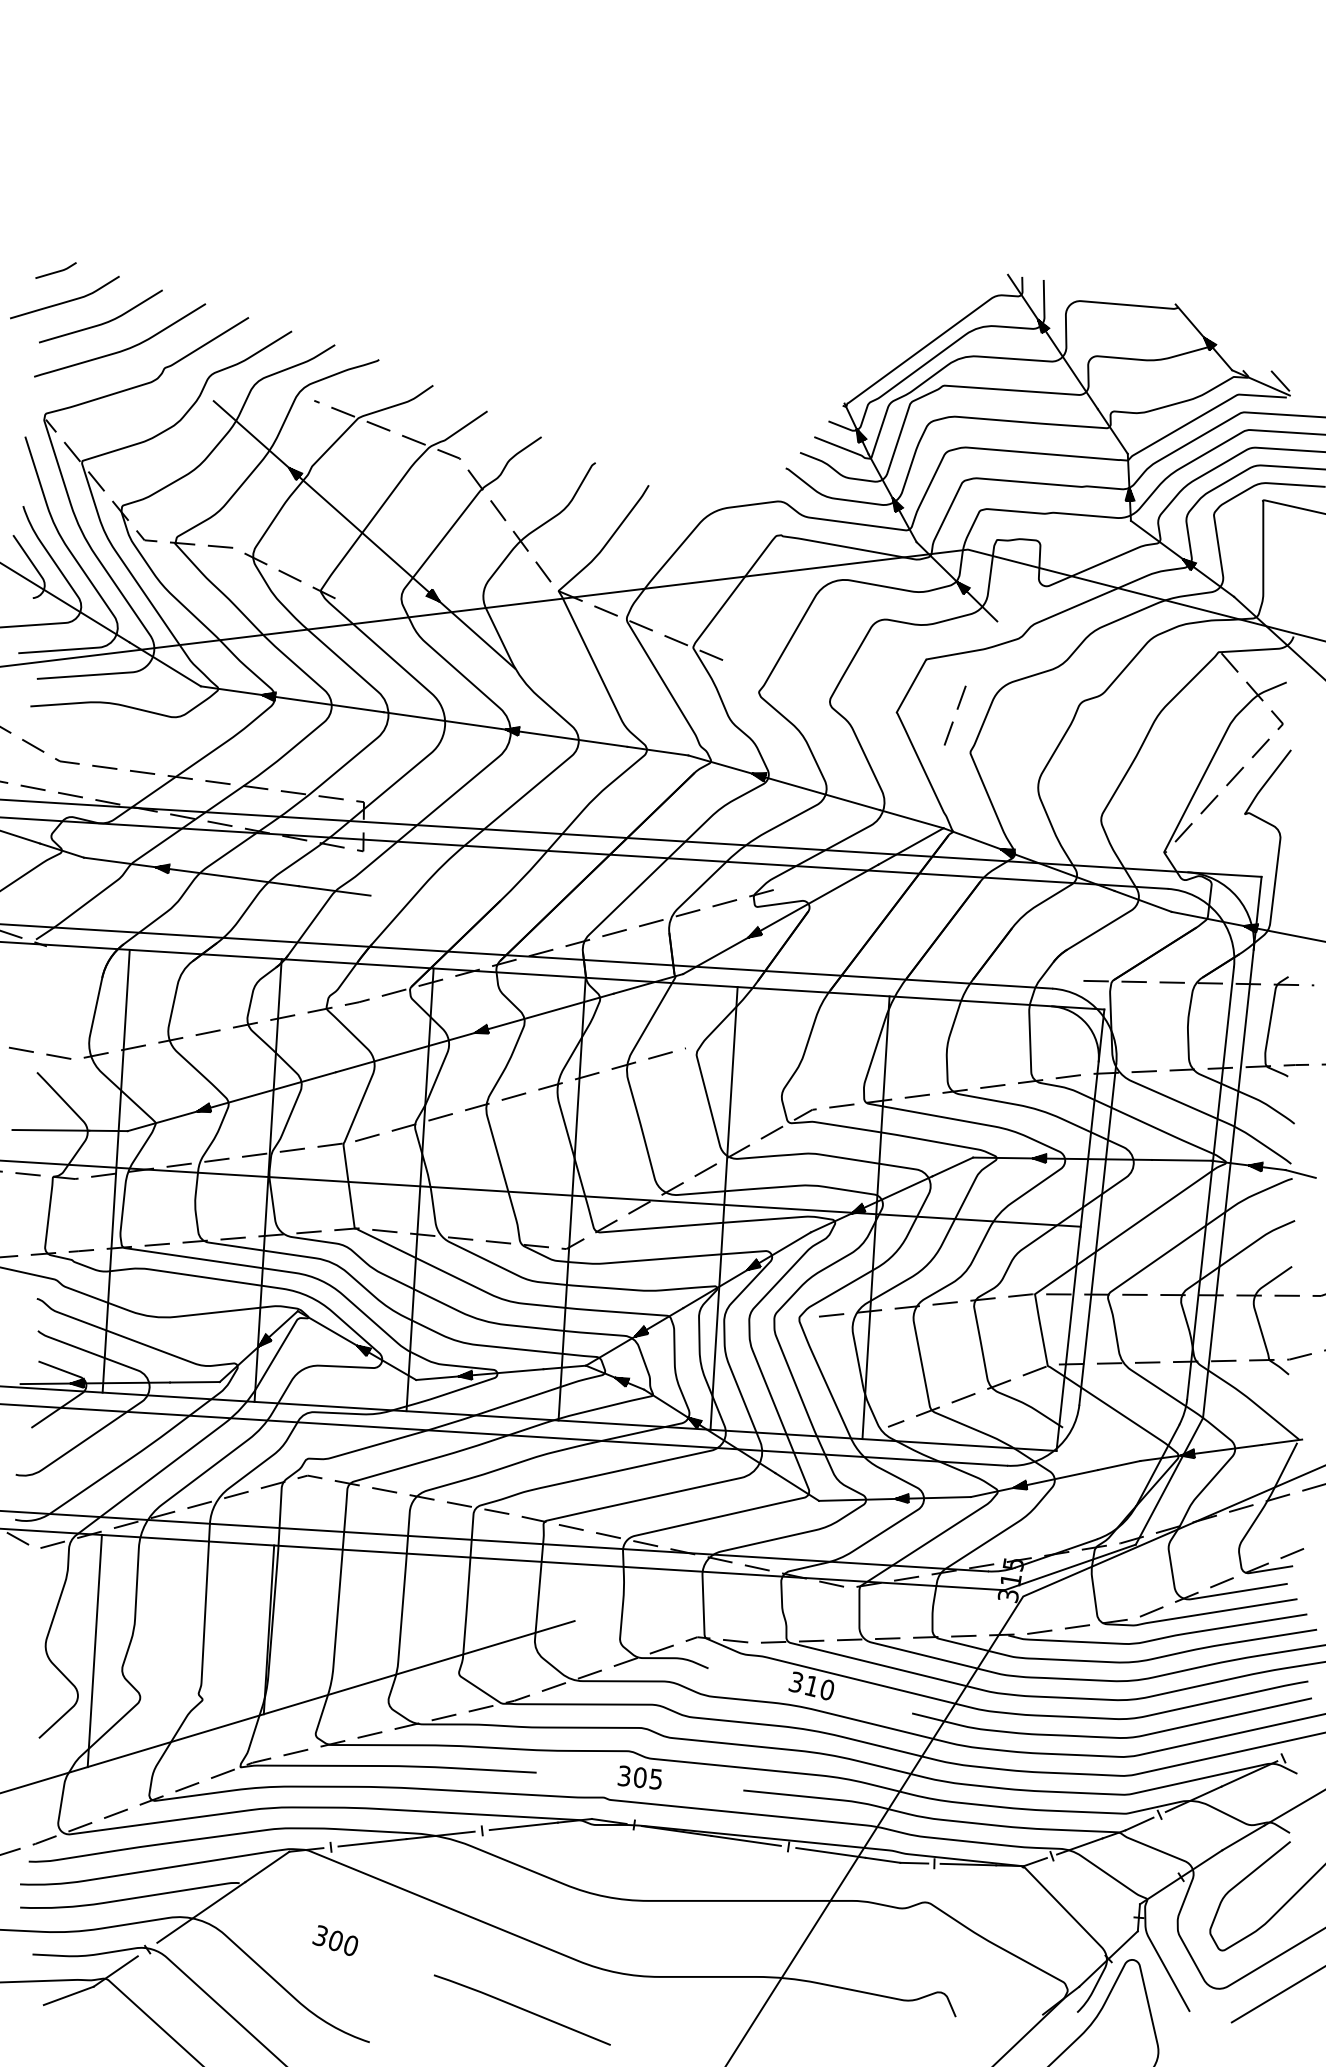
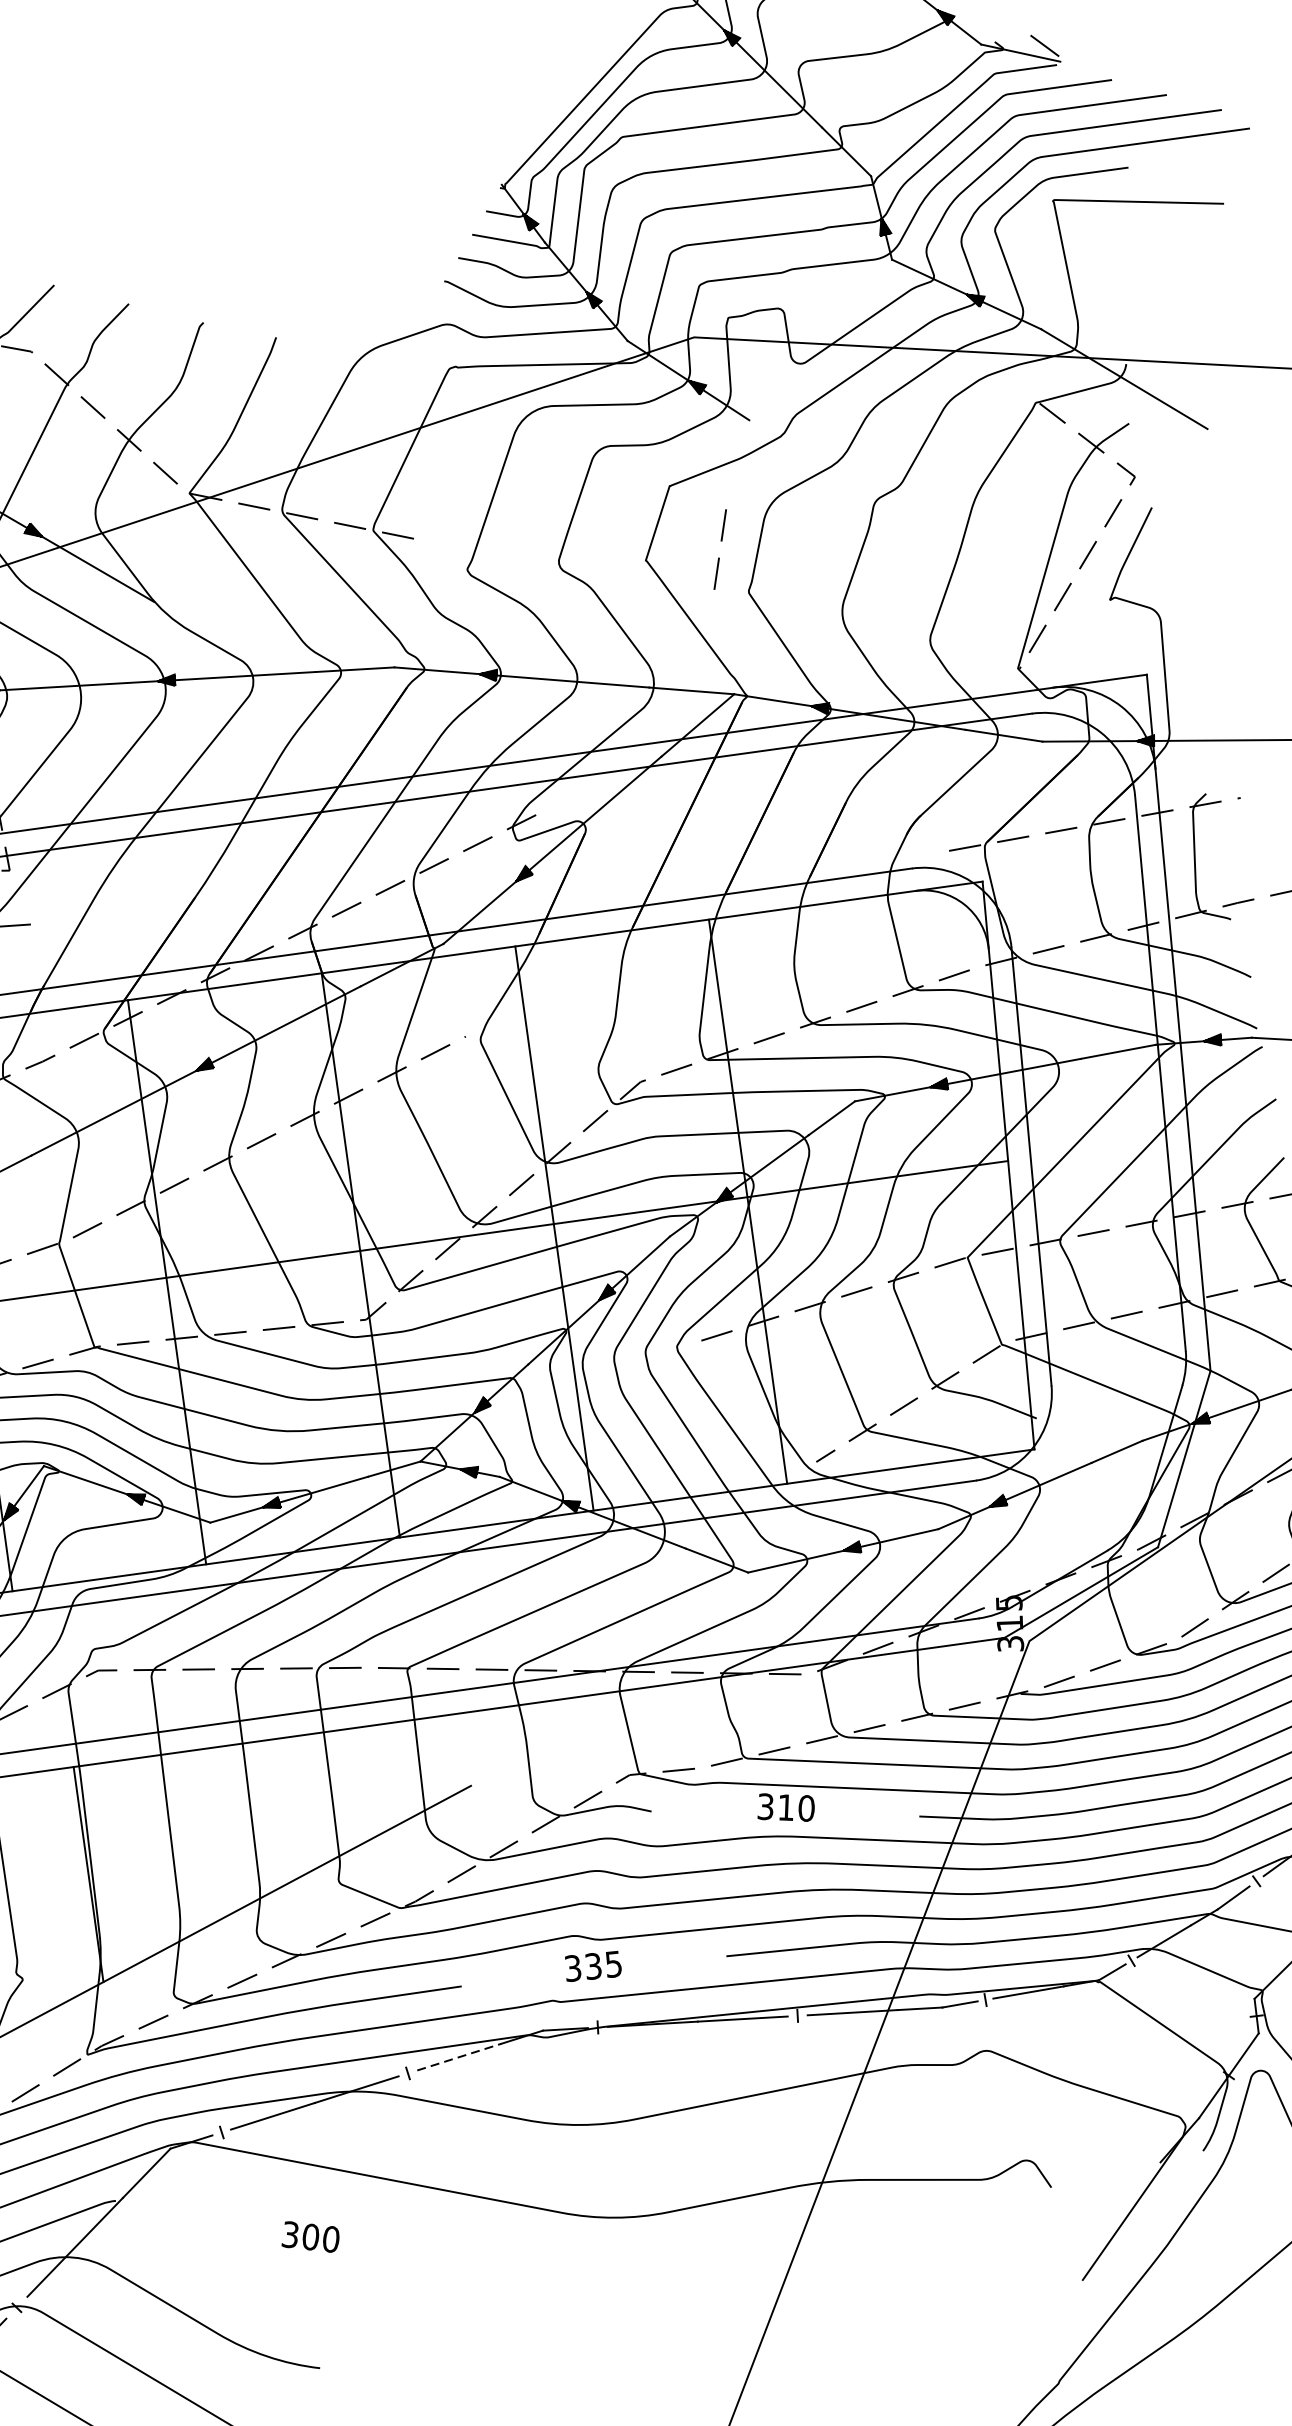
text: (639, 1777) -> (592, 1966), 305 -> 335
line: (524, 1826) -> (460, 2057), solid -> dashed
text: (335, 1940) -> (310, 2236), moved
curve: (521, 2009) -> (502, 2288), removed

